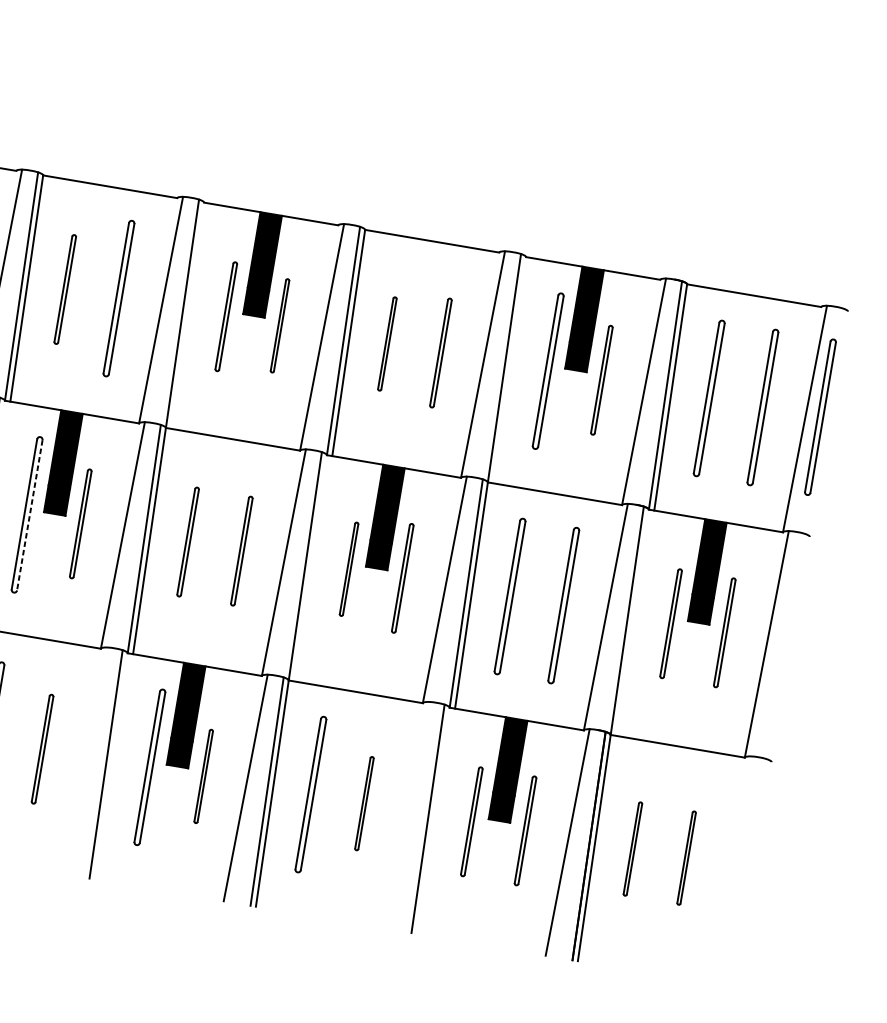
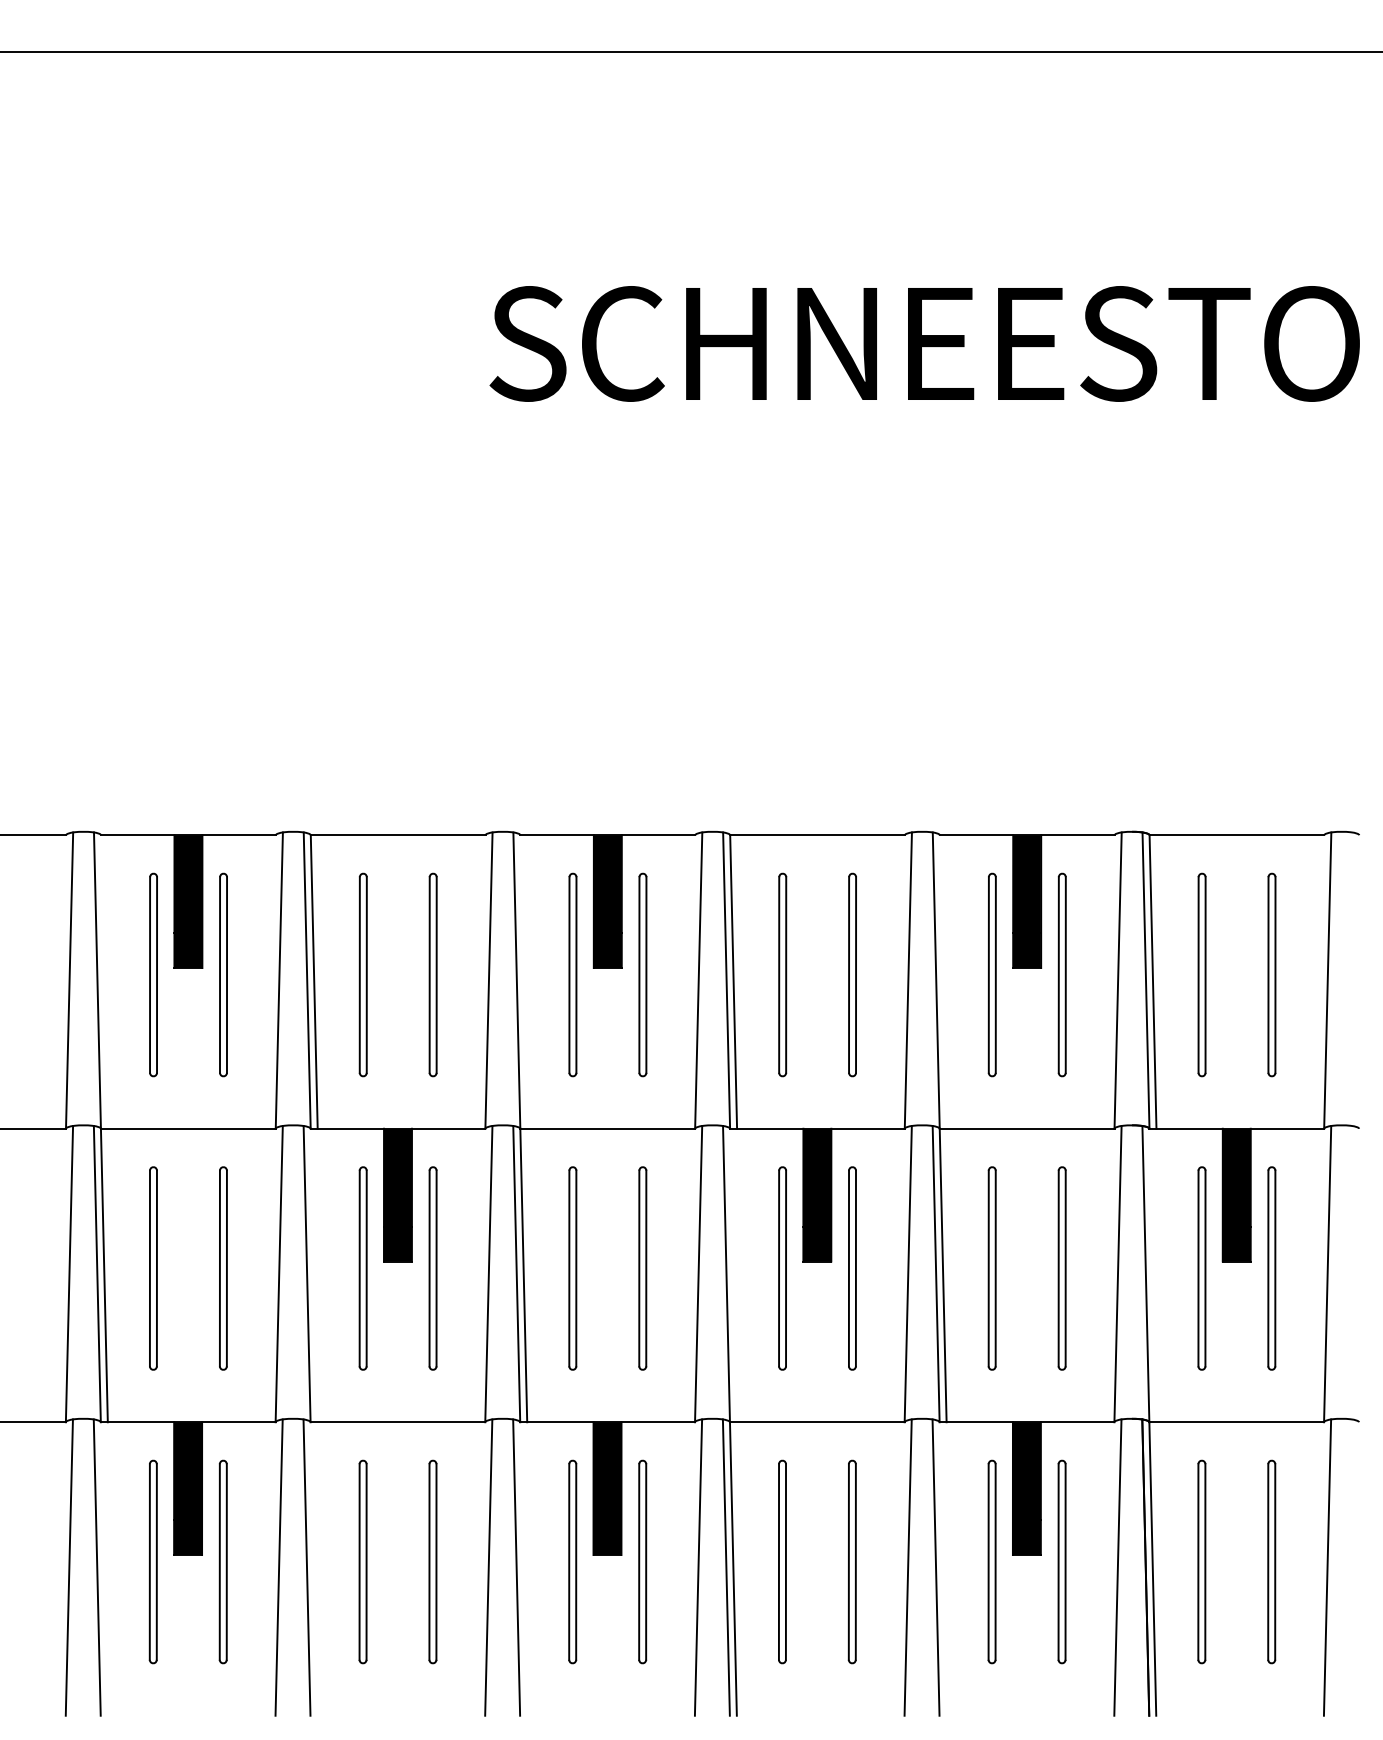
part: (64, 289) -> (362, 974), size x1.43
part: (226, 316) -> (572, 974), size x1.43
part: (279, 325) -> (642, 974), size x1.67
part: (387, 343) -> (782, 974), size x1.67
part: (440, 352) -> (852, 974), size x1.43
part: (601, 379) -> (1061, 974), size x1.43
part: (820, 416) -> (1346, 974), removed
line: (29, 515) -> (366, 1268), dashed -> solid
part: (80, 523) -> (432, 1268), size x1.43
part: (187, 542) -> (572, 1268), size x1.43
part: (241, 551) -> (642, 1268), size x1.43
part: (349, 569) -> (782, 1268), size x1.67
part: (402, 578) -> (852, 1268), size x1.43
part: (670, 623) -> (1201, 1268), size x1.43
part: (724, 632) -> (1271, 1268), size x1.43
part: (42, 748) -> (432, 1561), size x1.43
line: (84, 760) -> (488, 1567), added
part: (203, 776) -> (642, 1561), size x1.67
part: (363, 803) -> (851, 1561), size x1.67
line: (406, 815) -> (907, 1567), added
part: (471, 821) -> (991, 1561), size x1.43
part: (525, 830) -> (1061, 1561), size x1.43
part: (632, 848) -> (1201, 1561), size x1.67
part: (686, 857) -> (1271, 1561), size x1.67
line: (728, 869) -> (1327, 1567), added

